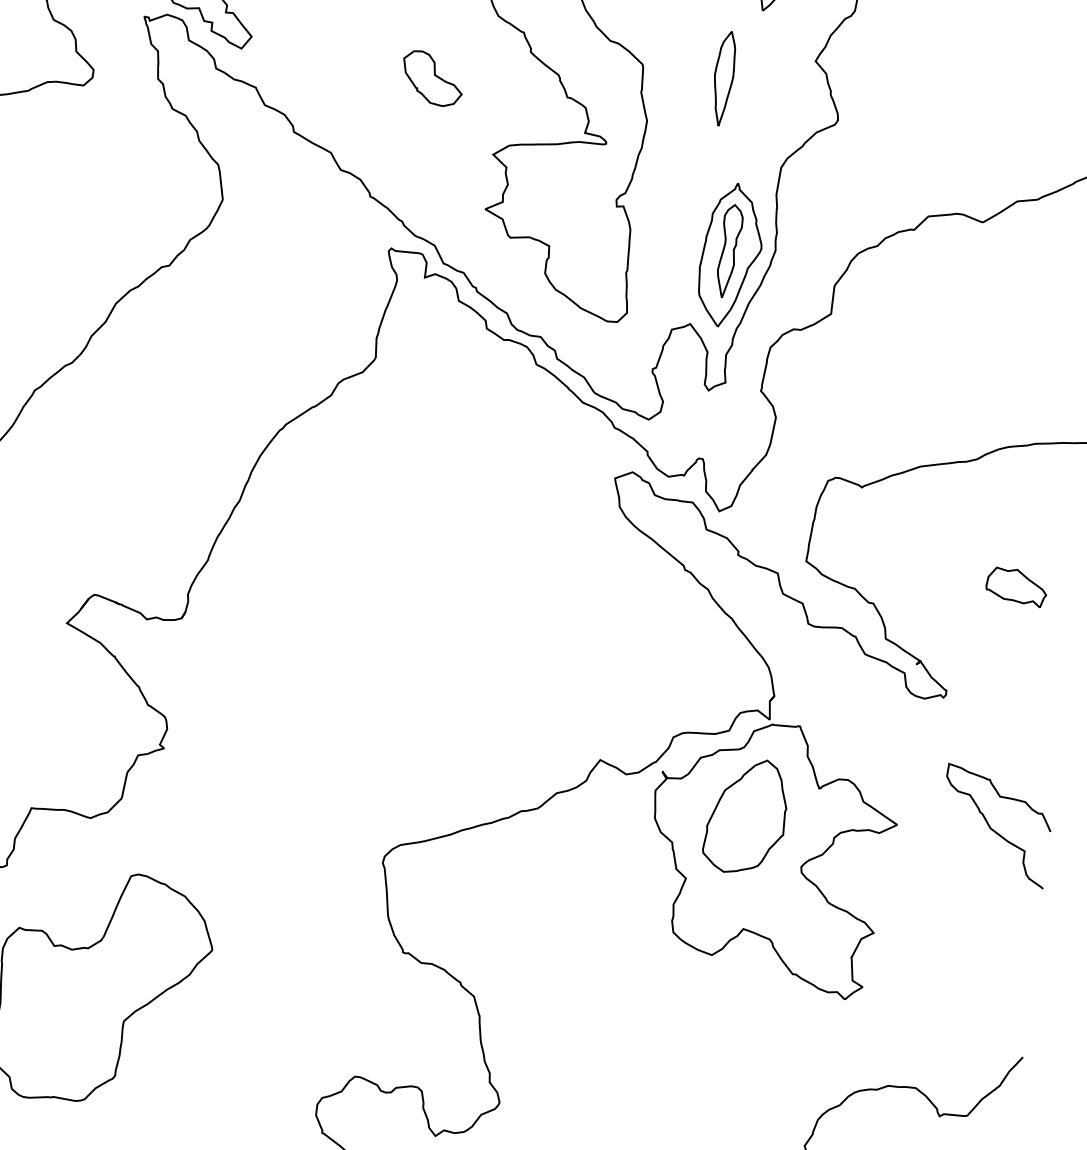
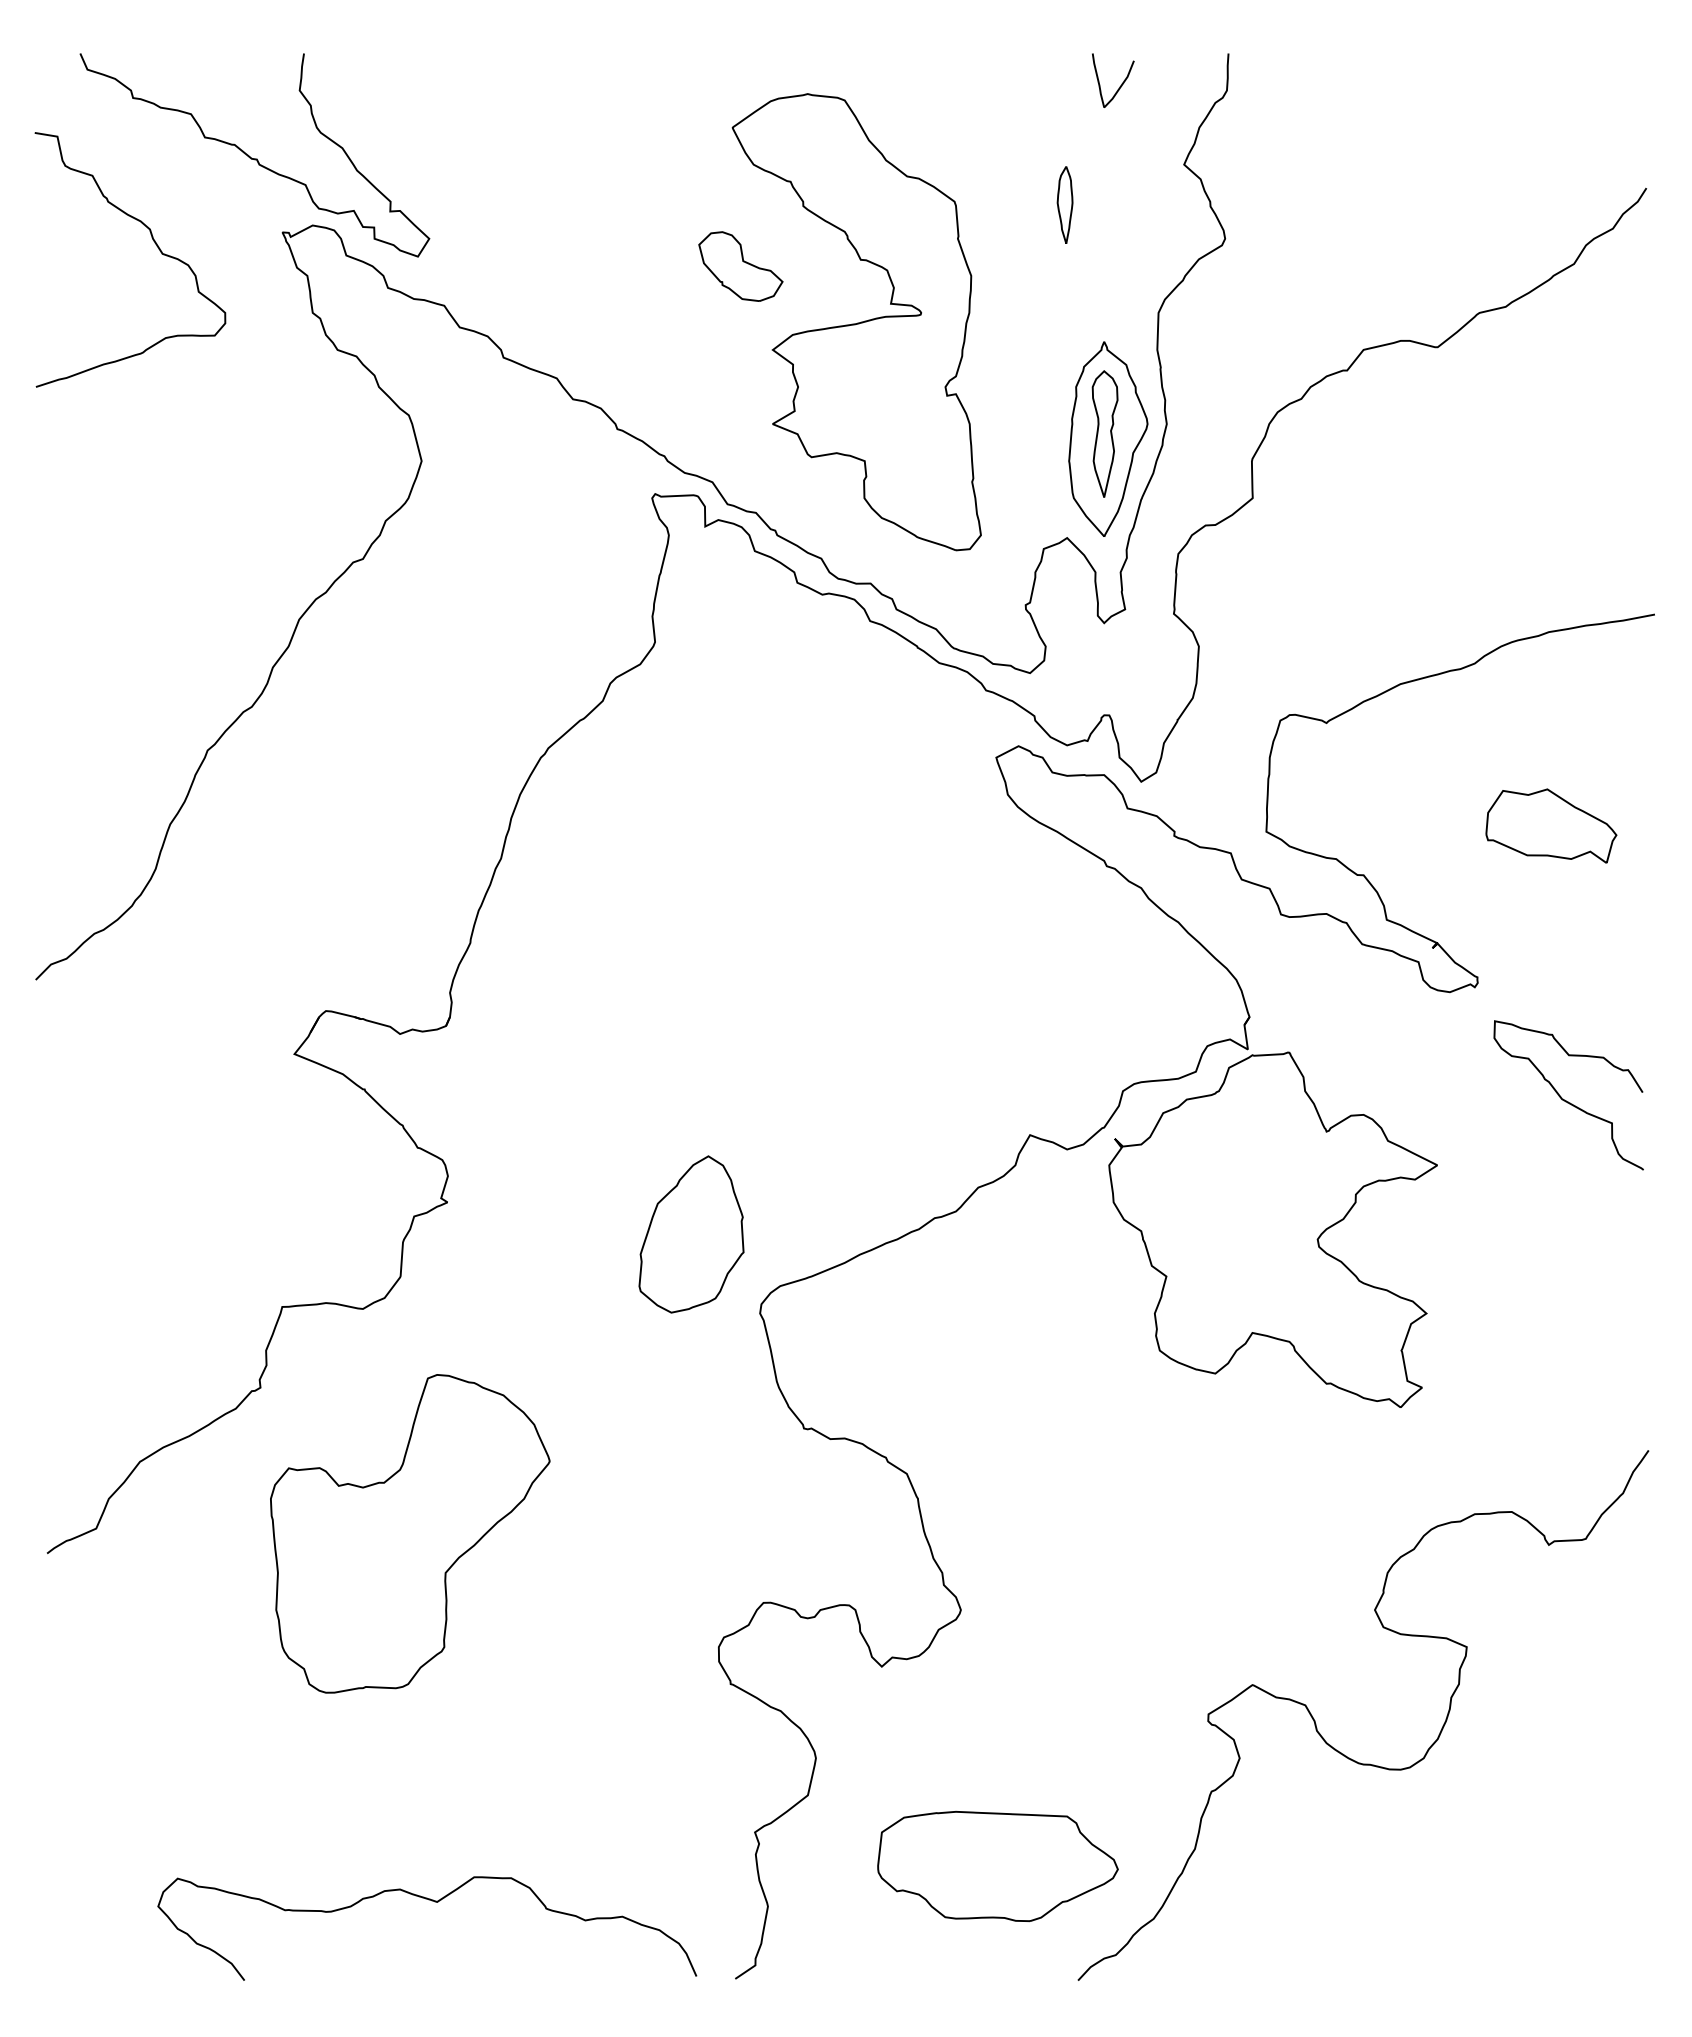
part: (432, 78) -> (740, 266), moved
part: (723, 78) -> (1064, 204), size x0.6
part: (1016, 586) -> (1551, 825), size x1.6
part: (746, 816) -> (691, 1234), moved
curve: (993, 829) -> (1566, 1100), moved

